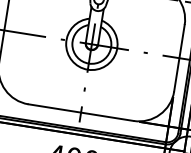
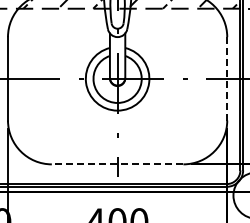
line: (179, 57) -> (227, 78), solid -> dashed
line: (80, 112) -> (117, 164), solid -> dashed

